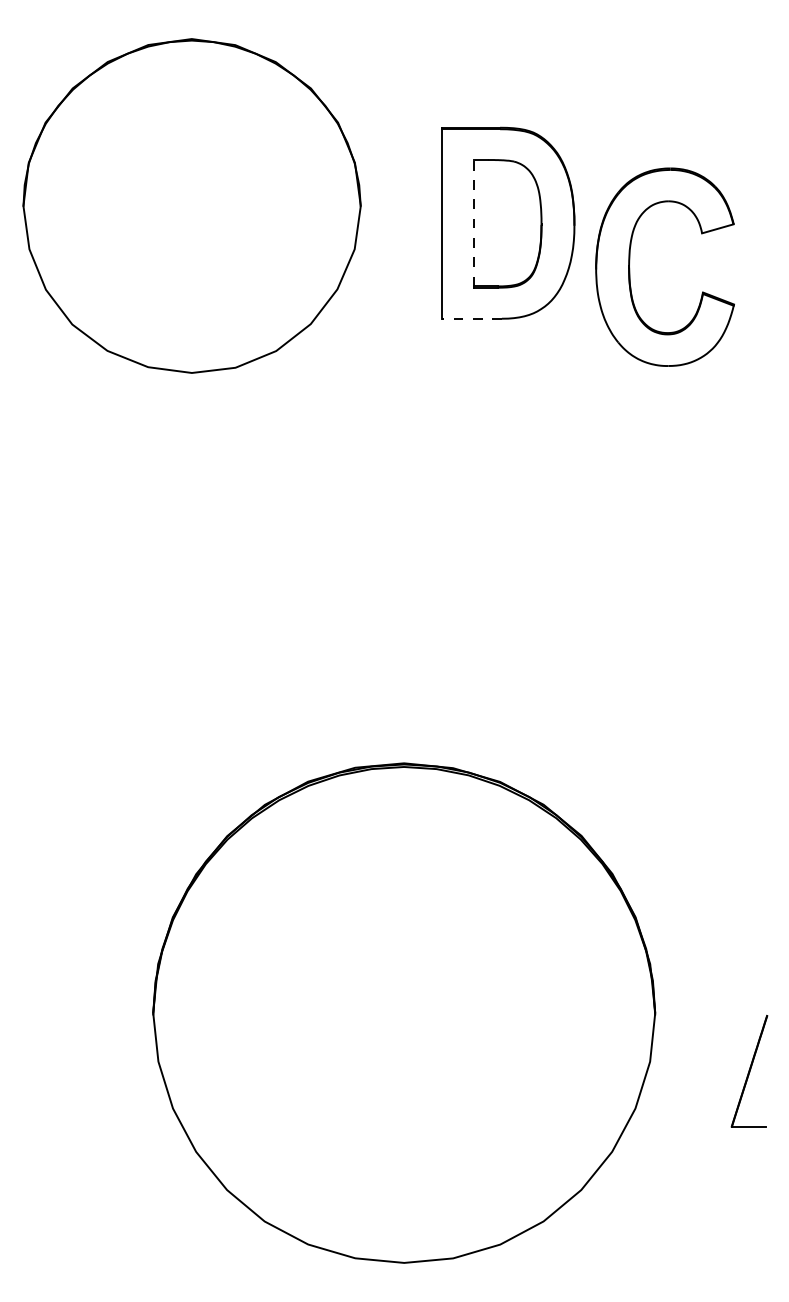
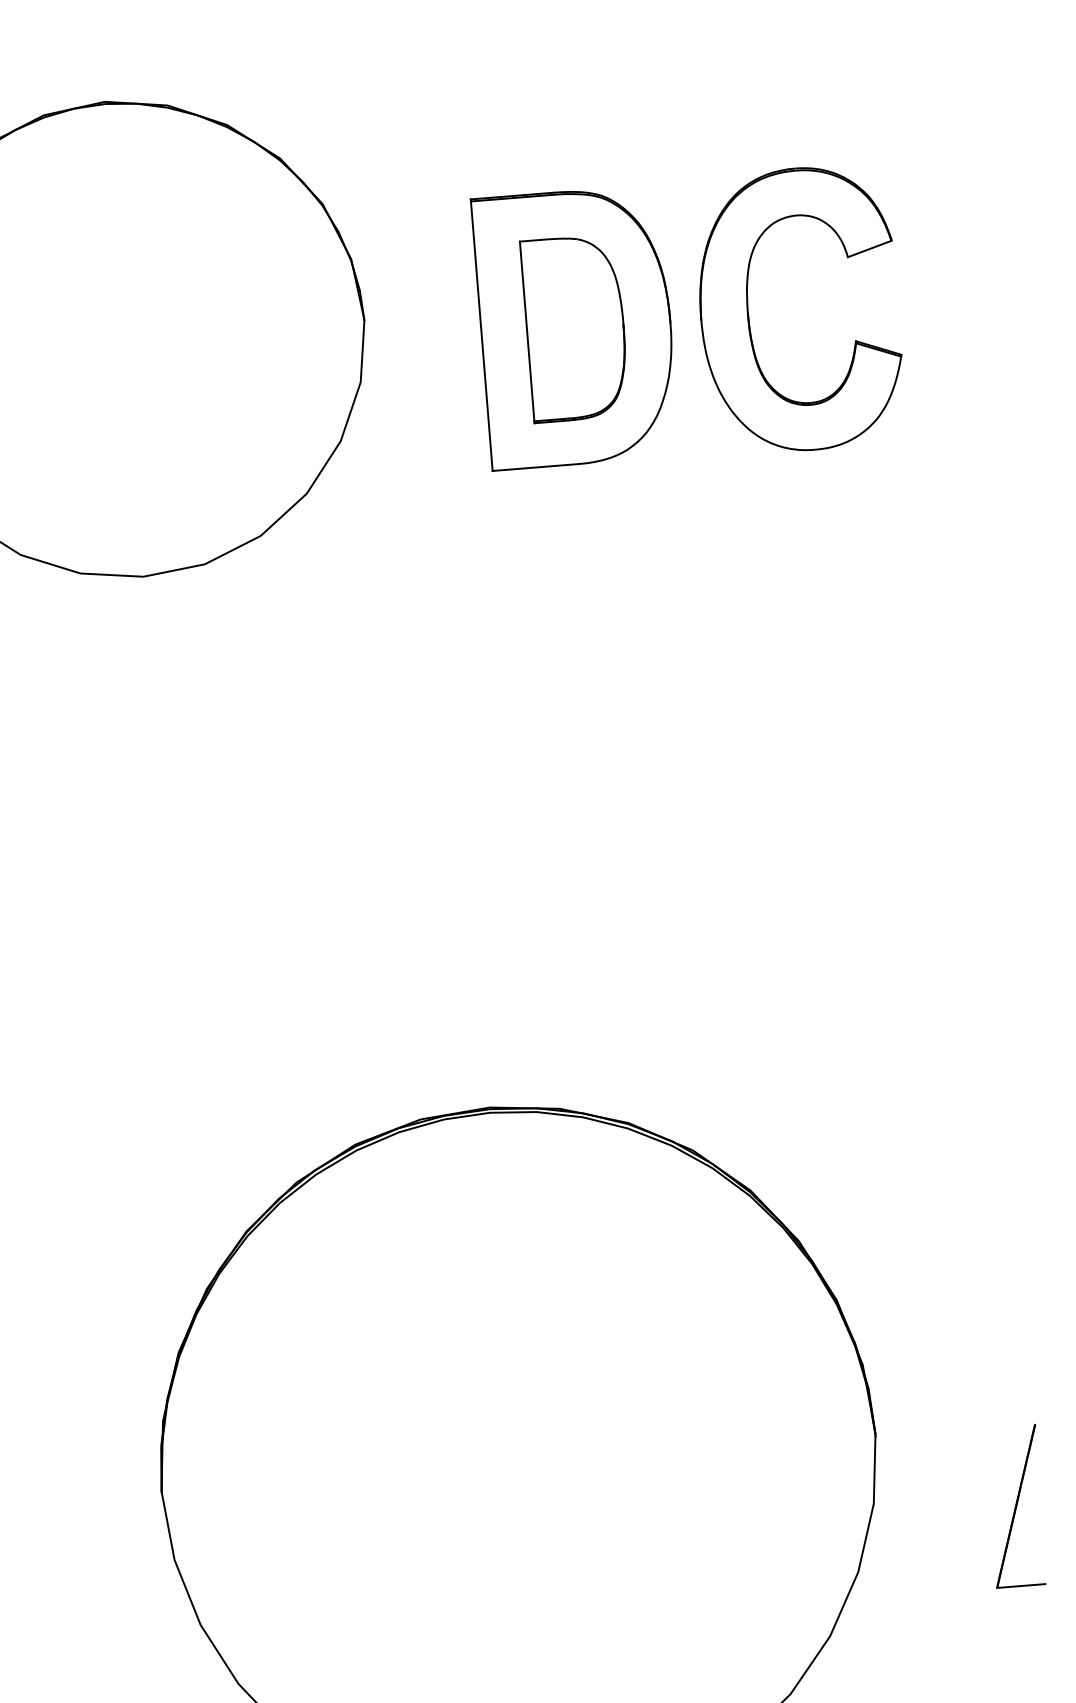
line: (473, 222) -> (526, 330), dashed -> solid
part: (630, 268) -> (750, 315), moved
line: (471, 318) -> (534, 467), dashed -> solid

